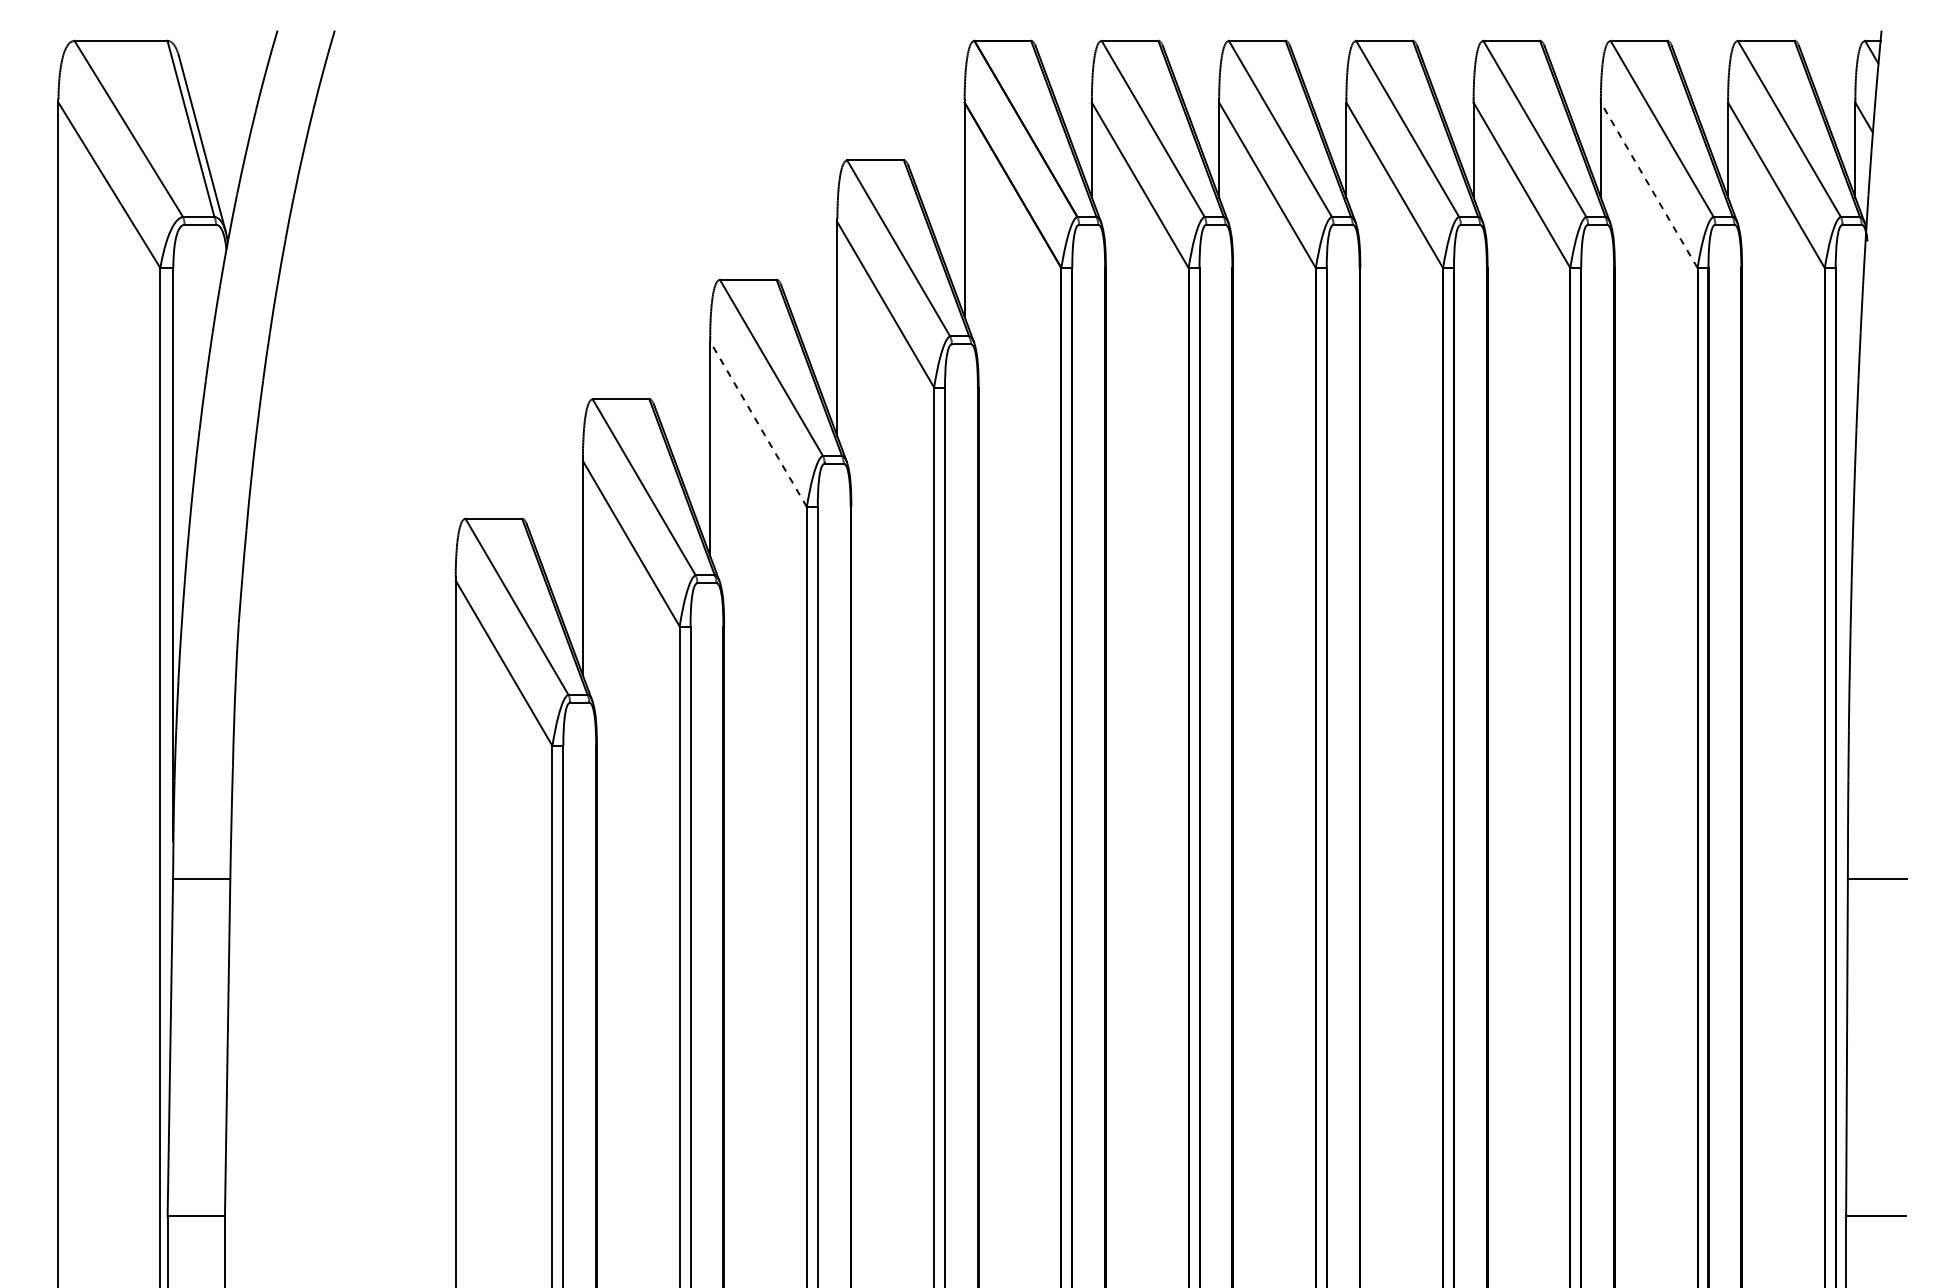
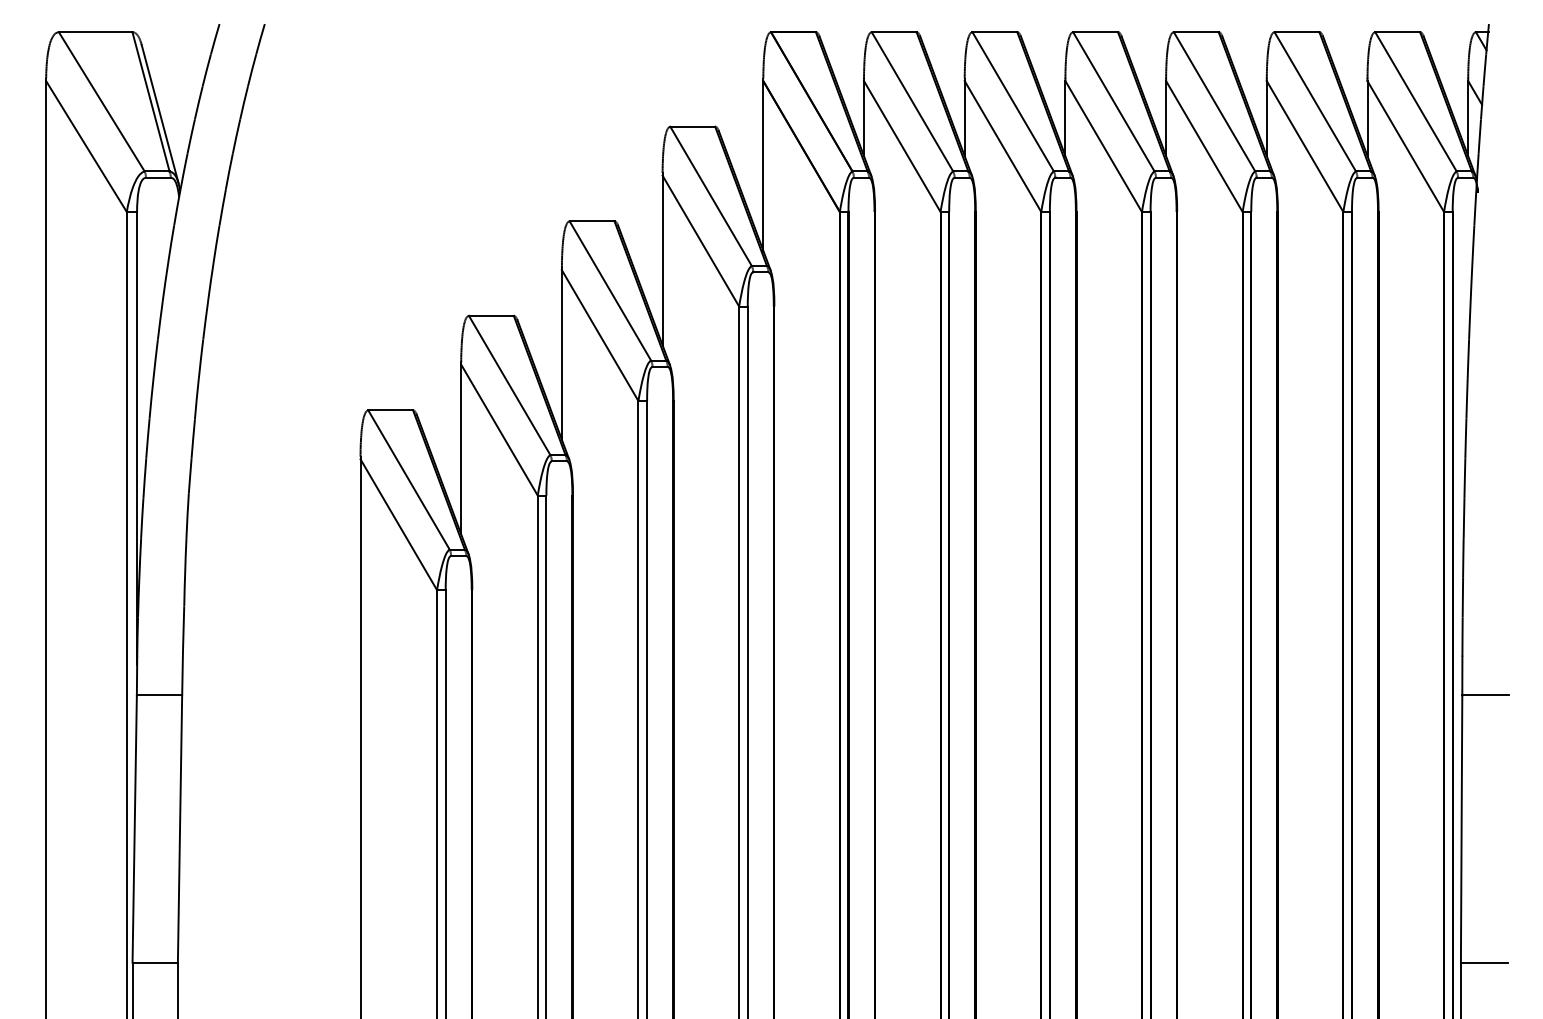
line: (1649, 185) -> (1305, 146), dashed -> solid
line: (758, 424) -> (600, 335), dashed -> solid

